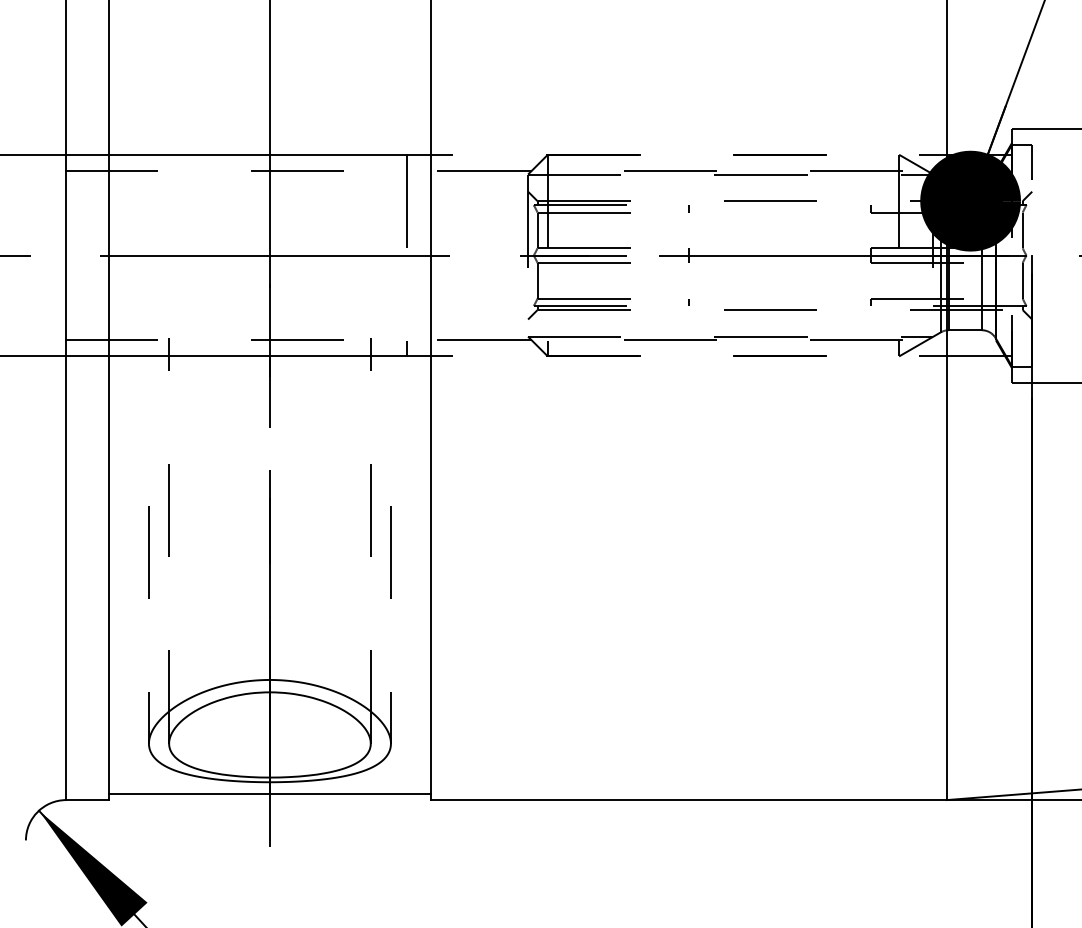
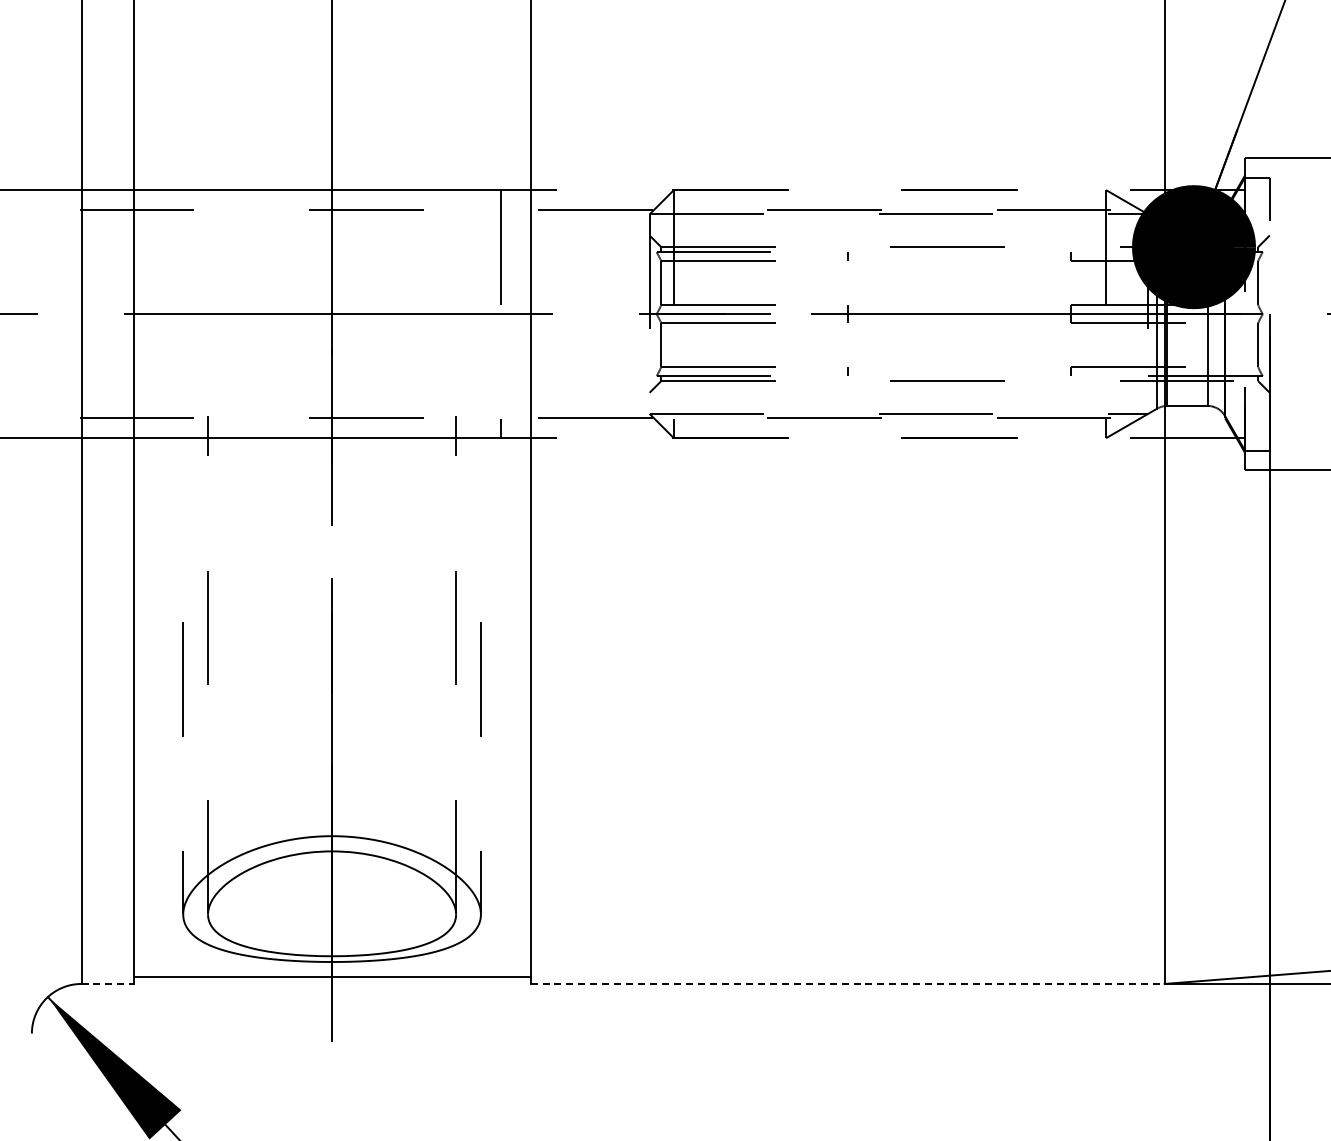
line: (88, 799) -> (108, 983), solid -> dashed
line: (689, 799) -> (848, 983), solid -> dashed

